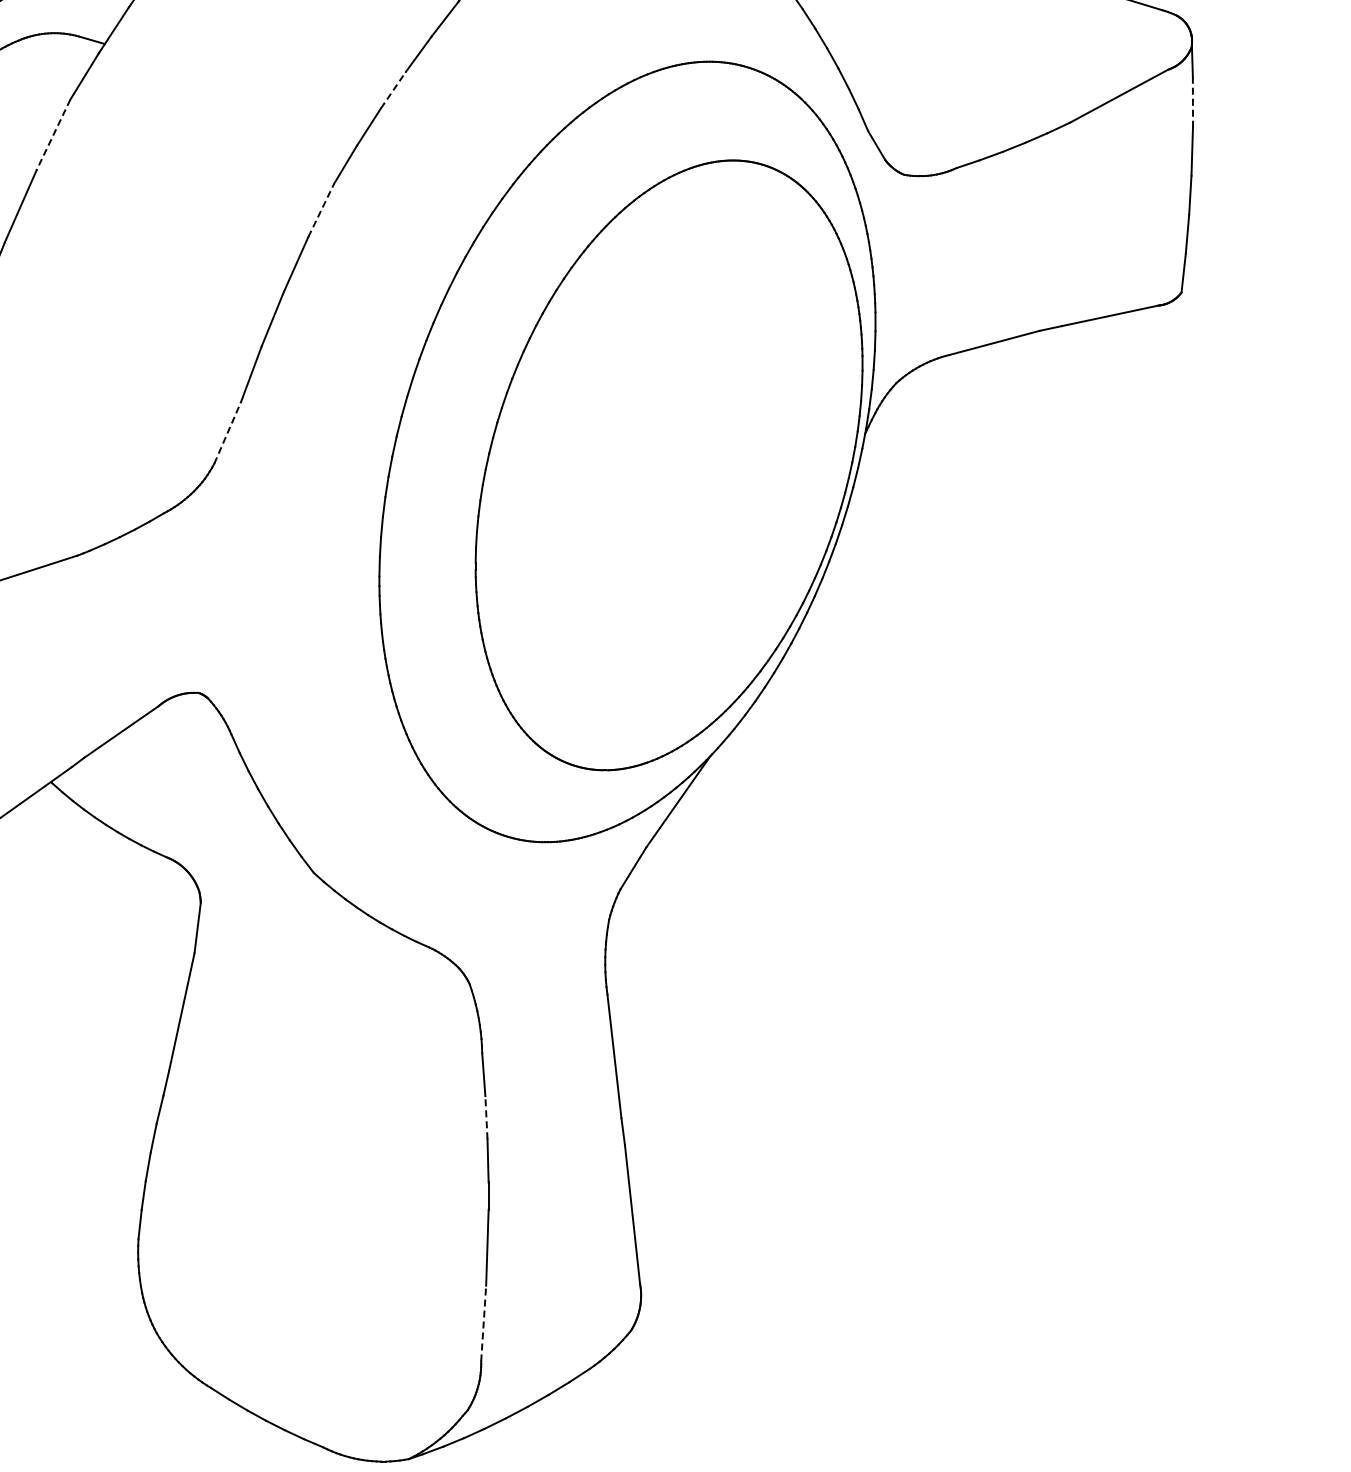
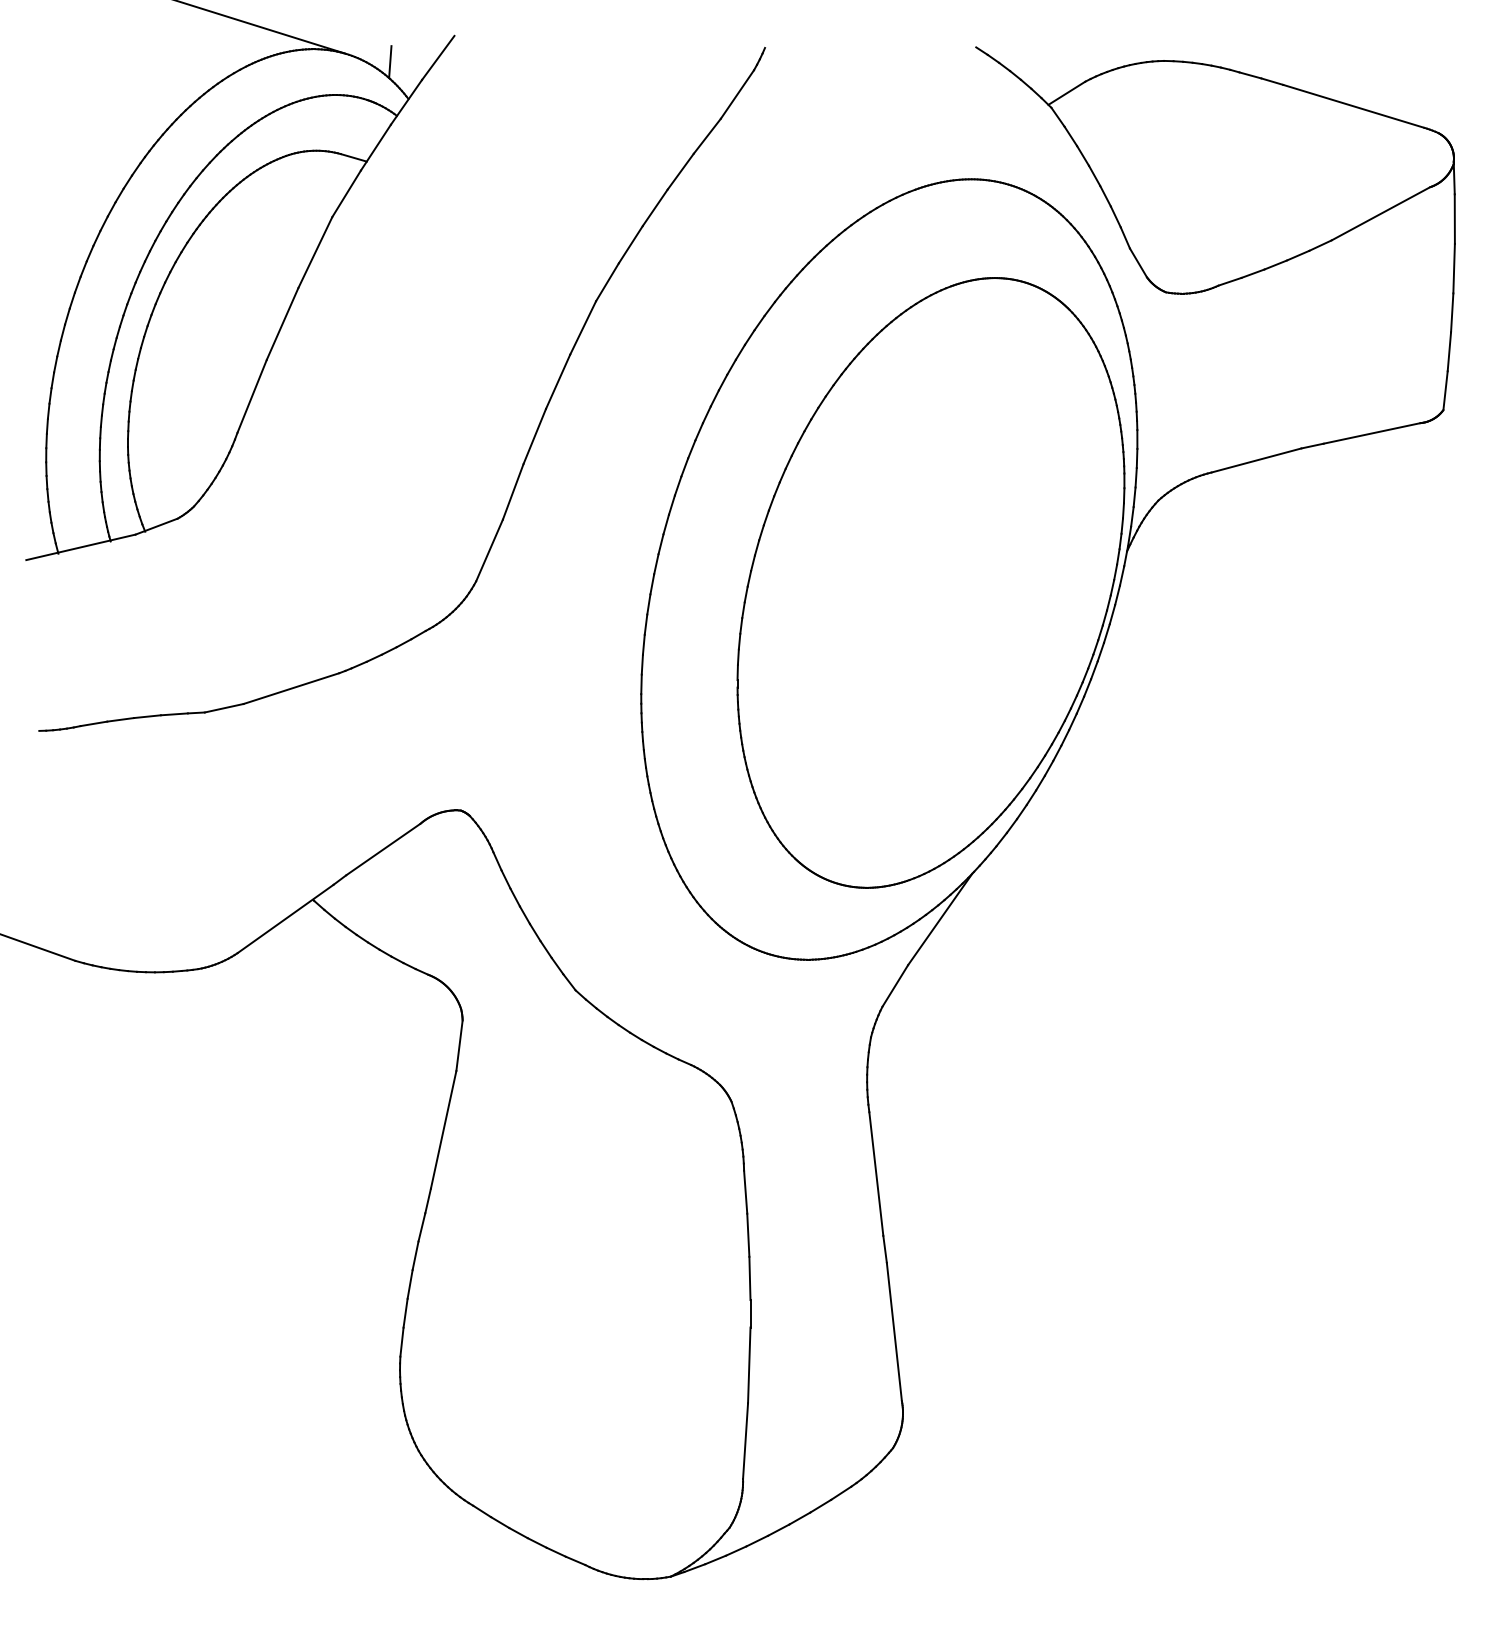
line: (393, 89) -> (655, 207), dashed -> solid
line: (1192, 101) -> (1454, 219), dashed -> solid
line: (53, 135) -> (315, 253), dashed -> solid
line: (321, 209) -> (583, 327), dashed -> solid
line: (227, 432) -> (489, 550), dashed -> solid
line: (486, 1117) -> (748, 1235), dashed -> solid
line: (483, 1323) -> (745, 1441), dashed -> solid

